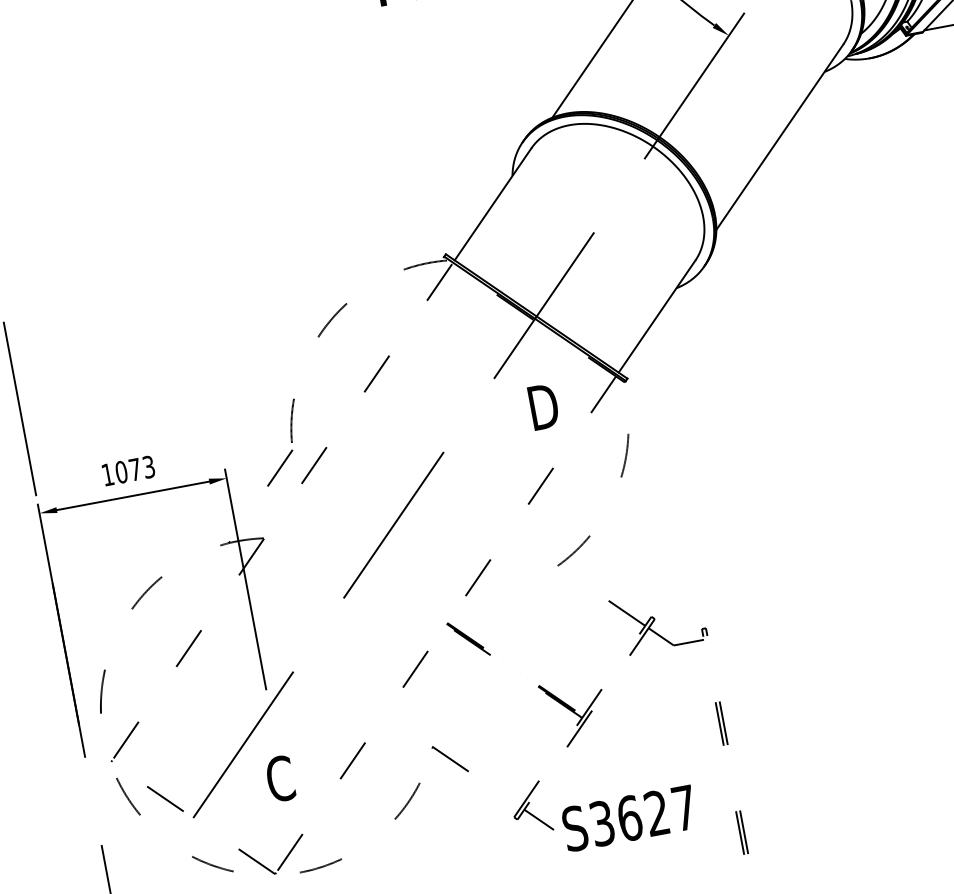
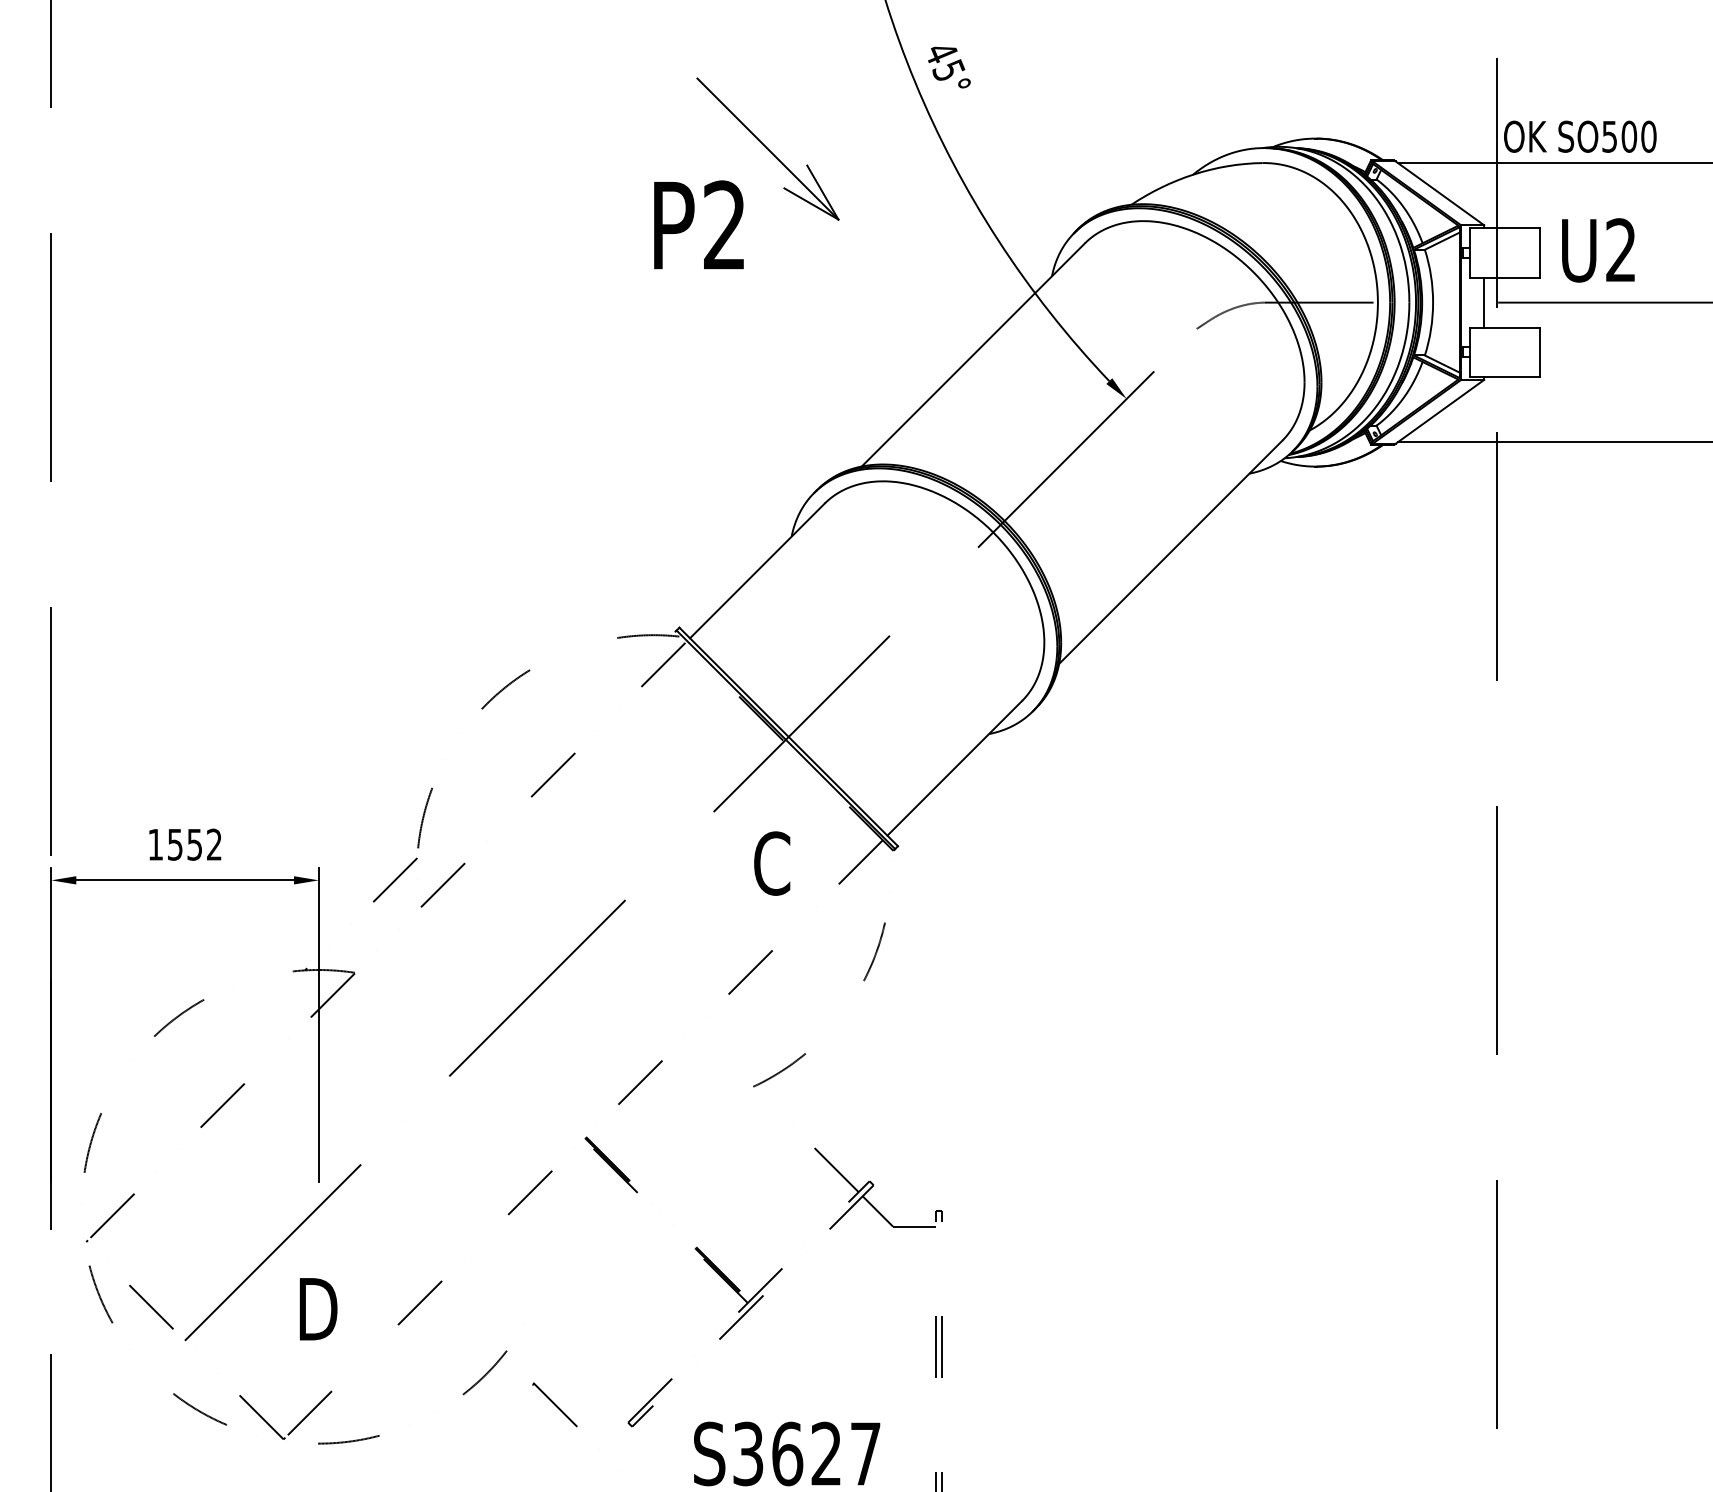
text: (543, 406) -> (774, 863), D -> C
text: (134, 469) -> (194, 844), 1073 -> 1552
line: (449, 758) -> (554, 1404), moved
text: (281, 778) -> (317, 1309), C -> D
line: (538, 819) -> (661, 1432), removed

